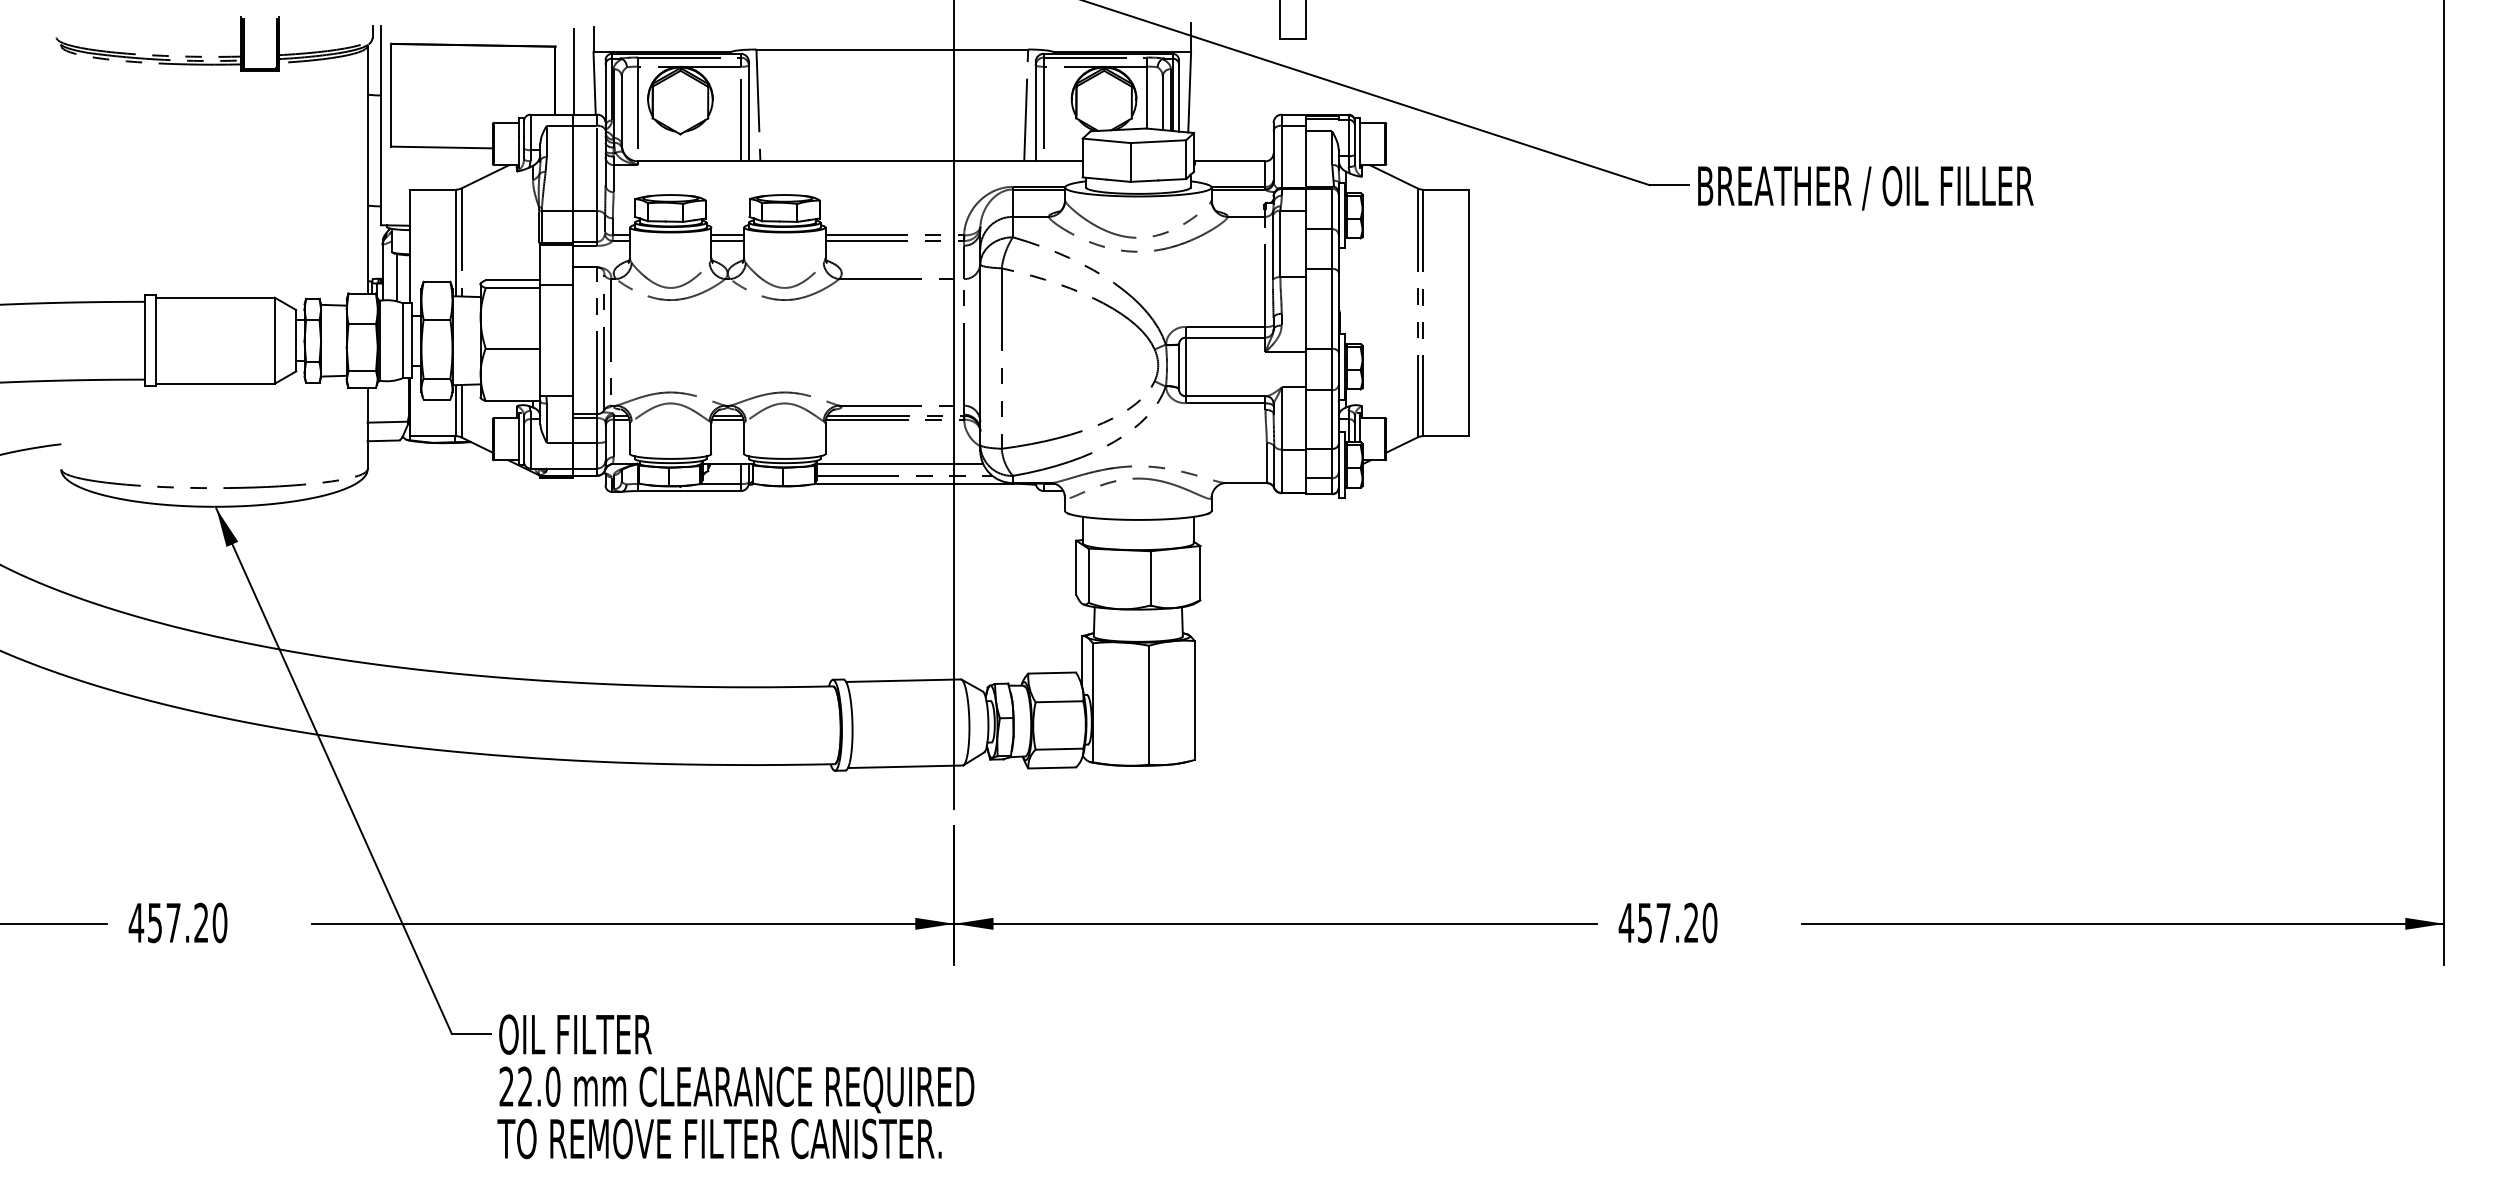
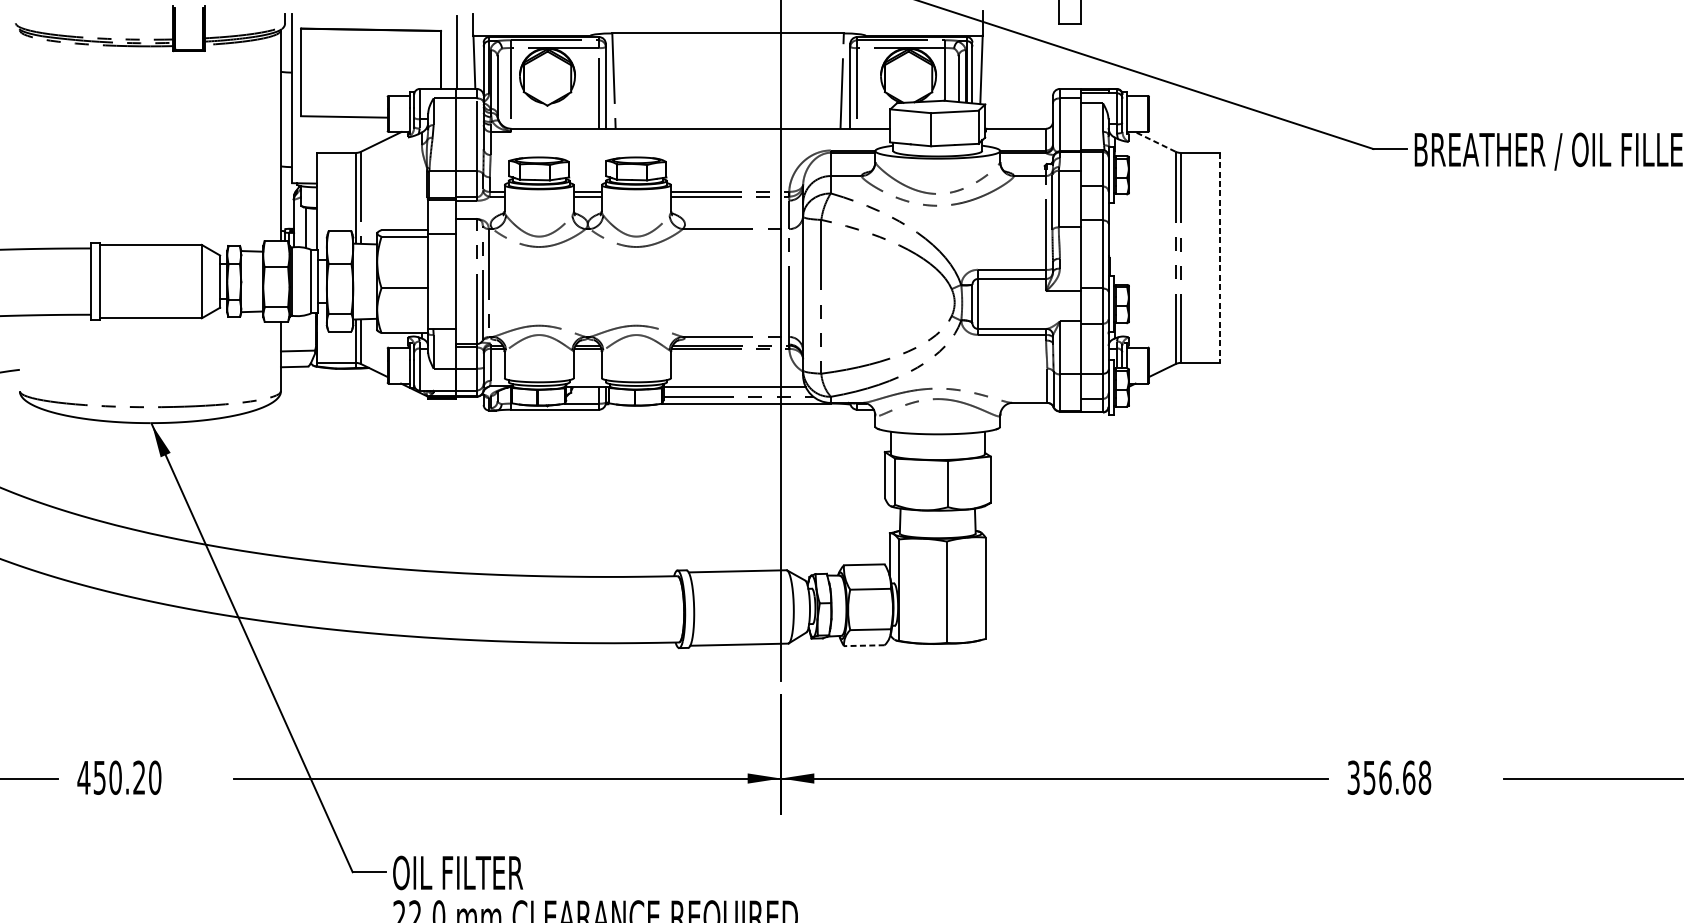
line: (1393, 176) -> (1155, 141), solid -> dashed
line: (1469, 313) -> (1219, 258), solid -> dashed
line: (1052, 767) -> (864, 645), solid -> dashed
text: (173, 922) -> (115, 777), 457.20 -> 450.20
text: (1667, 922) -> (1388, 777), 457.20 -> 356.68

